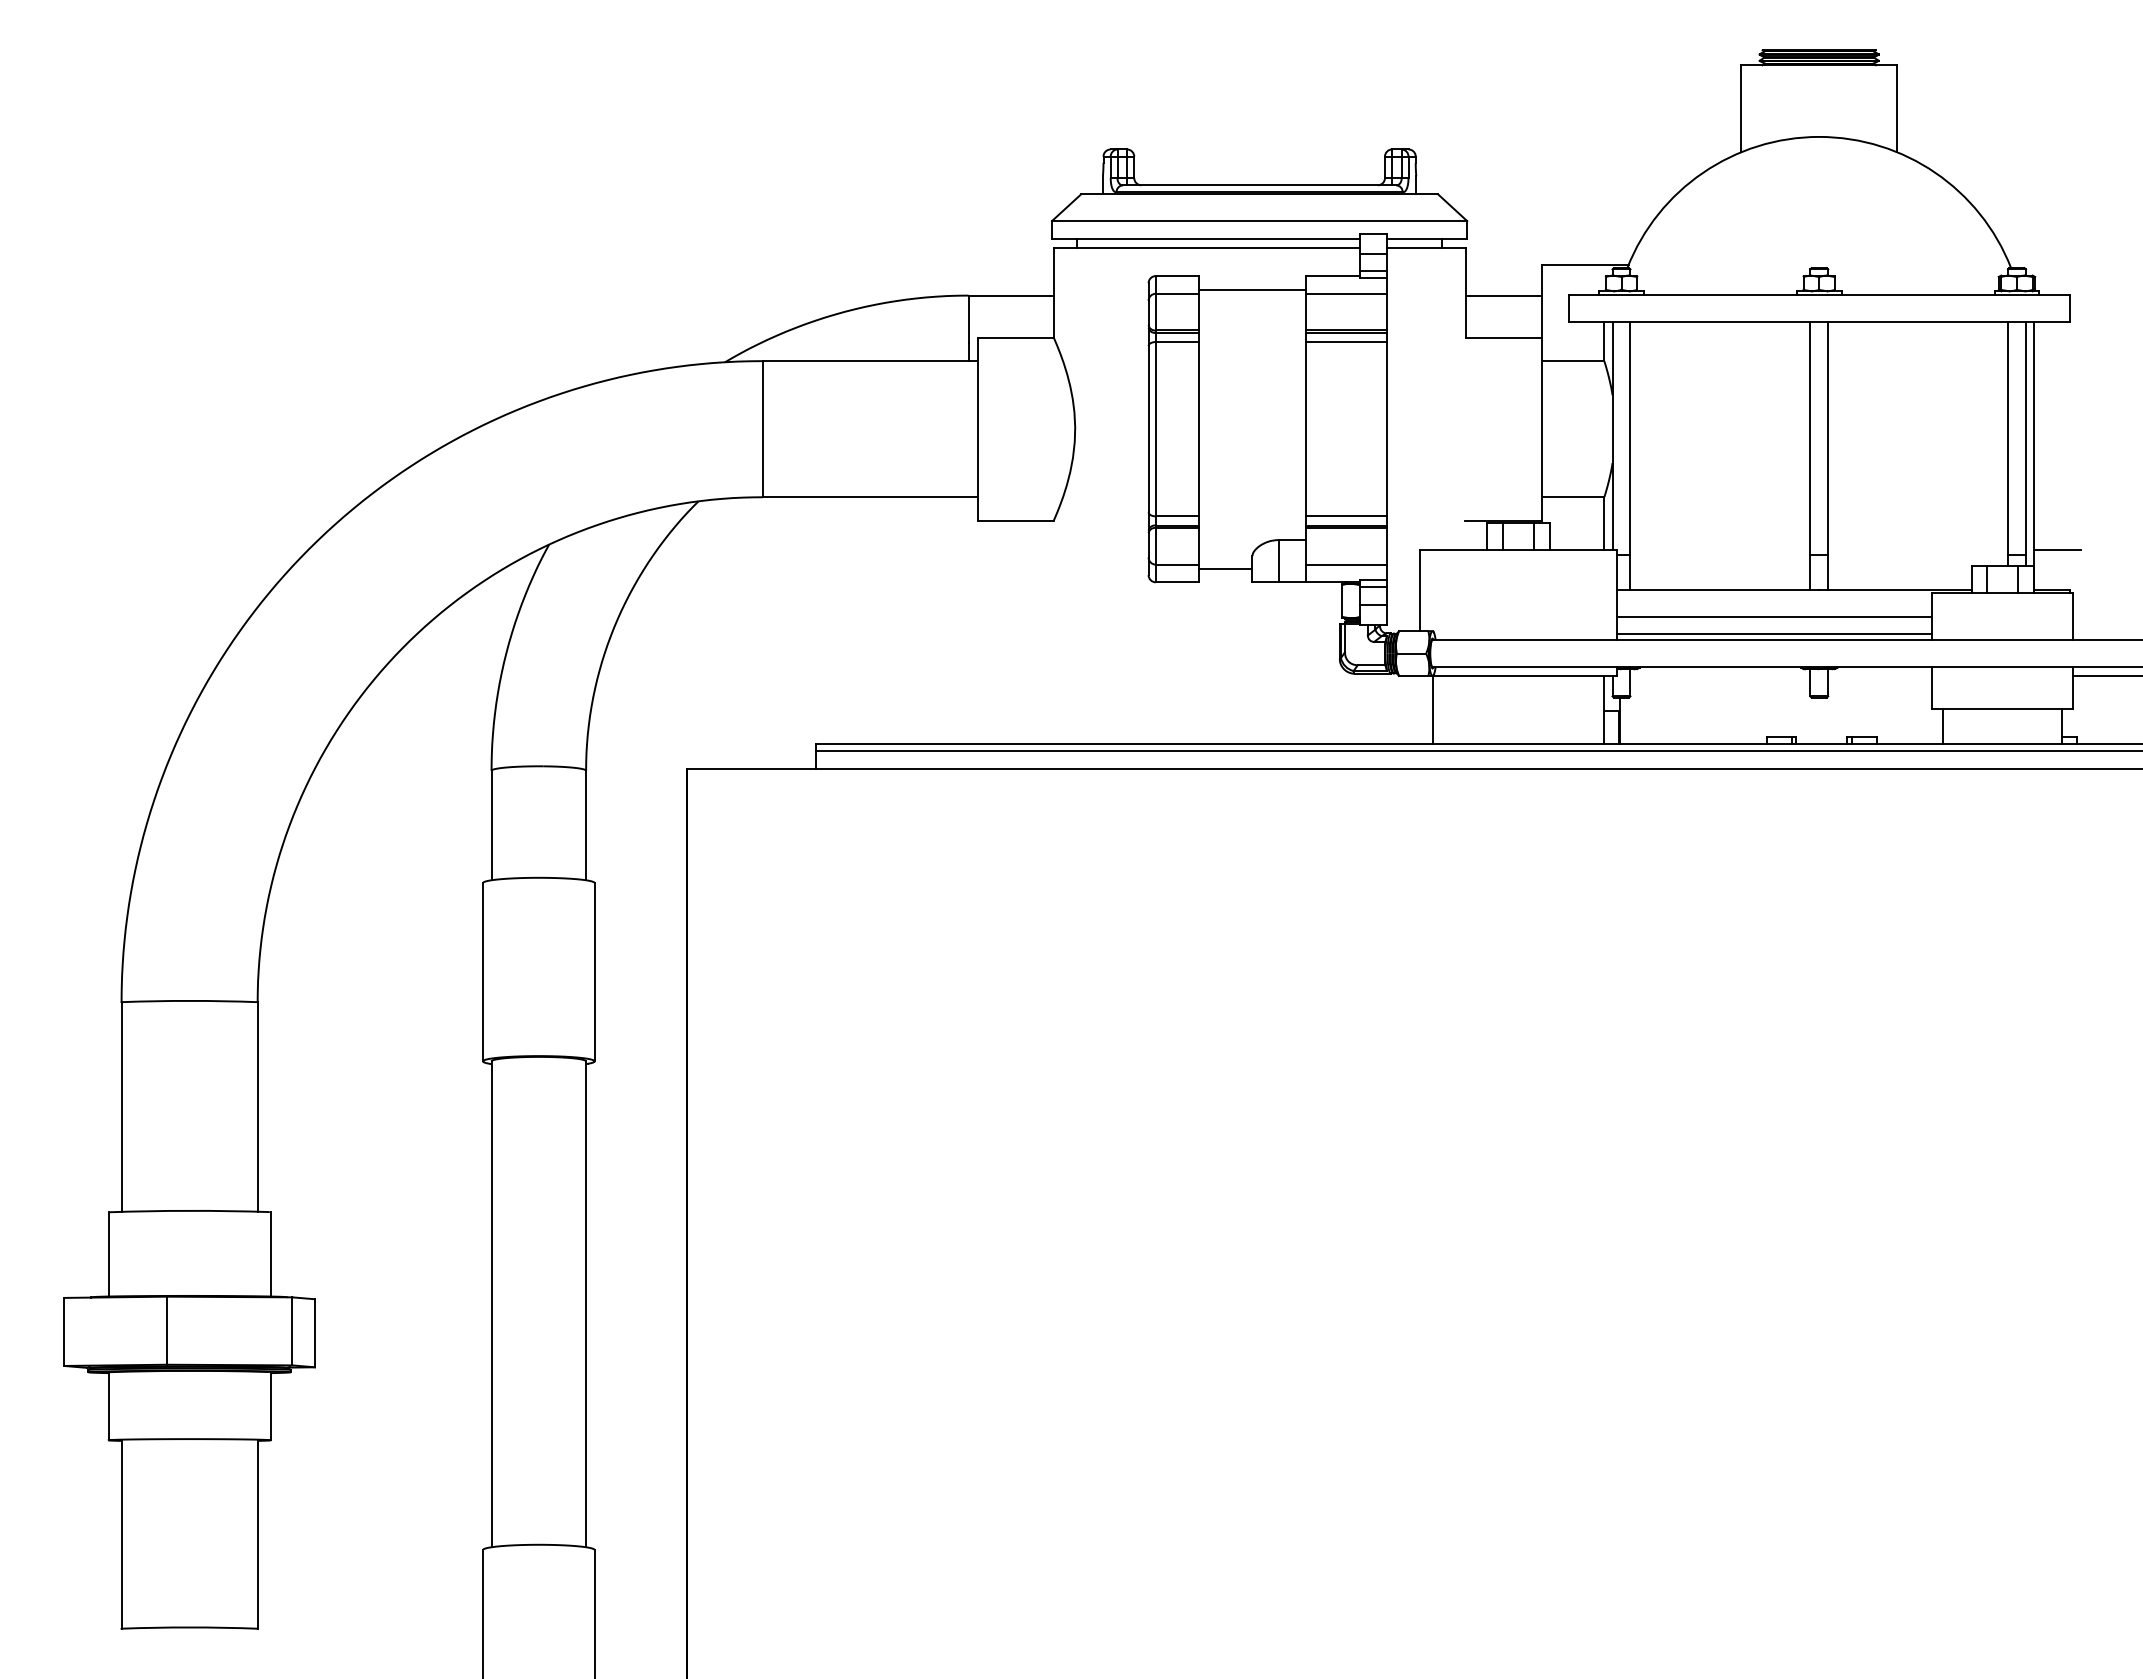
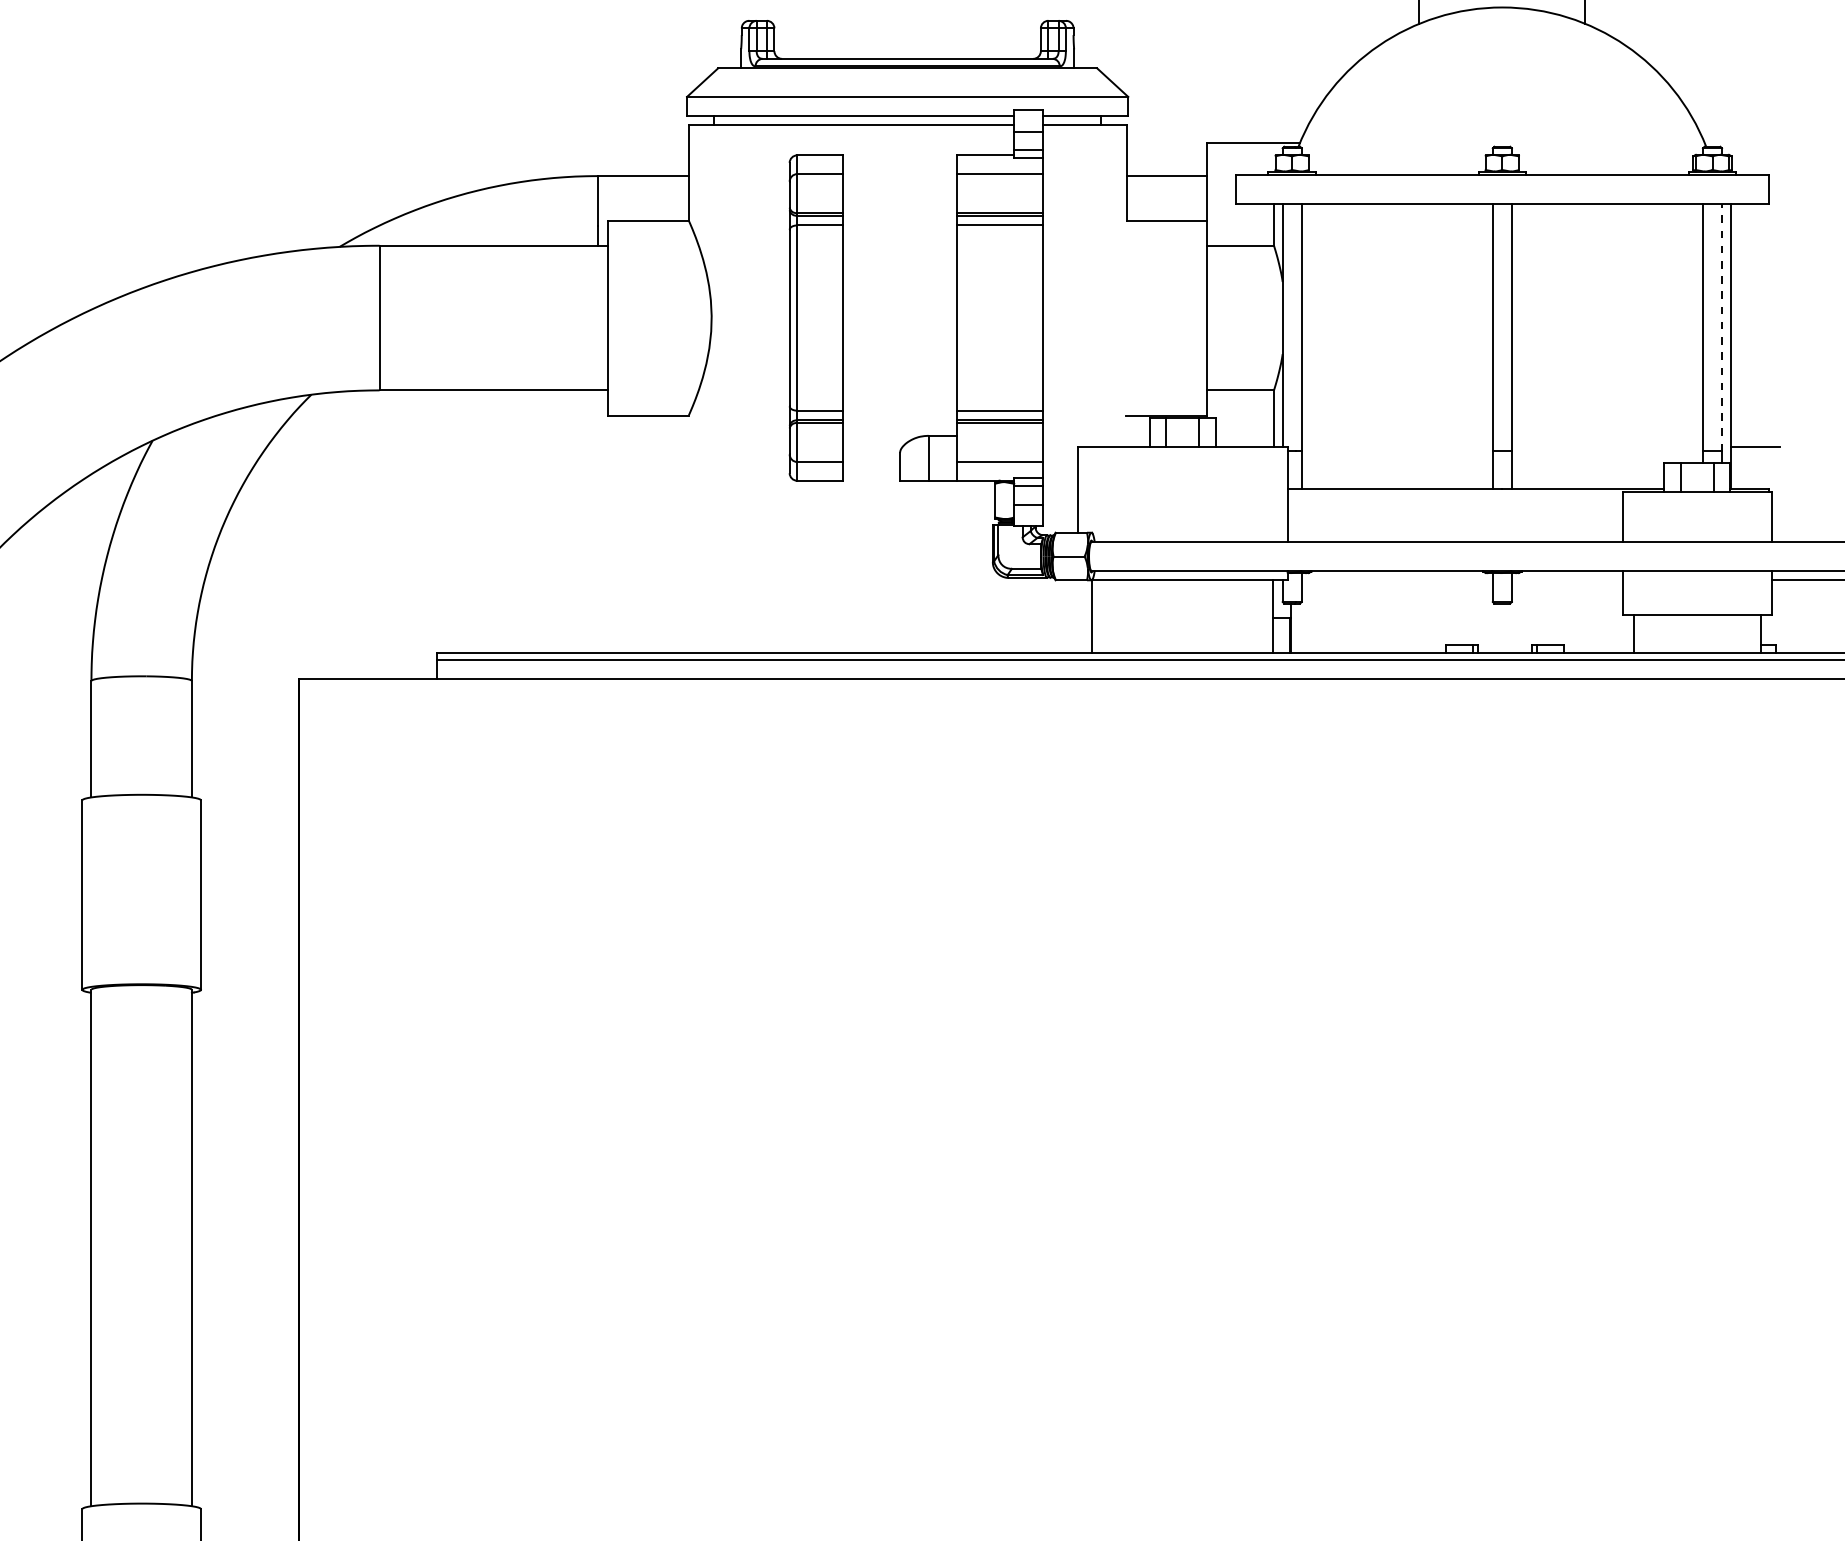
line: (1252, 289) -> (900, 169), removed
line: (2025, 437) -> (1721, 326), solid -> dashed
line: (1225, 568) -> (871, 466), removed
line: (1774, 616) -> (1454, 517), removed
line: (1774, 634) -> (1454, 536), removed

